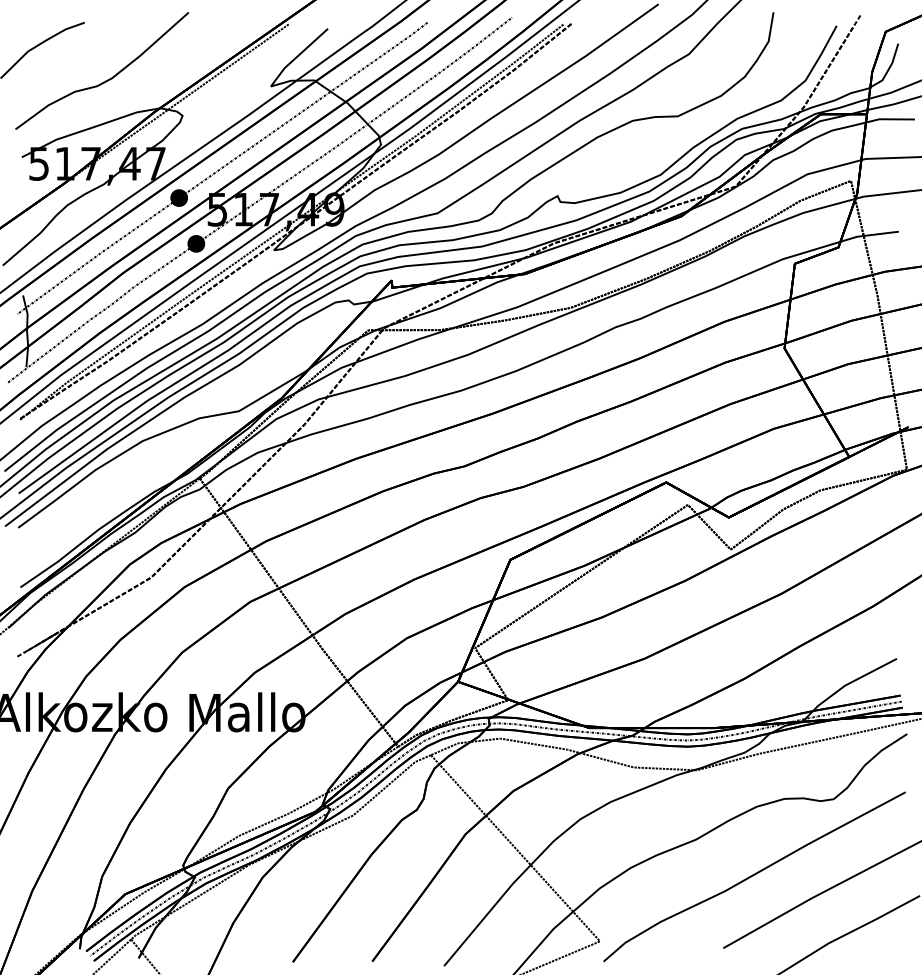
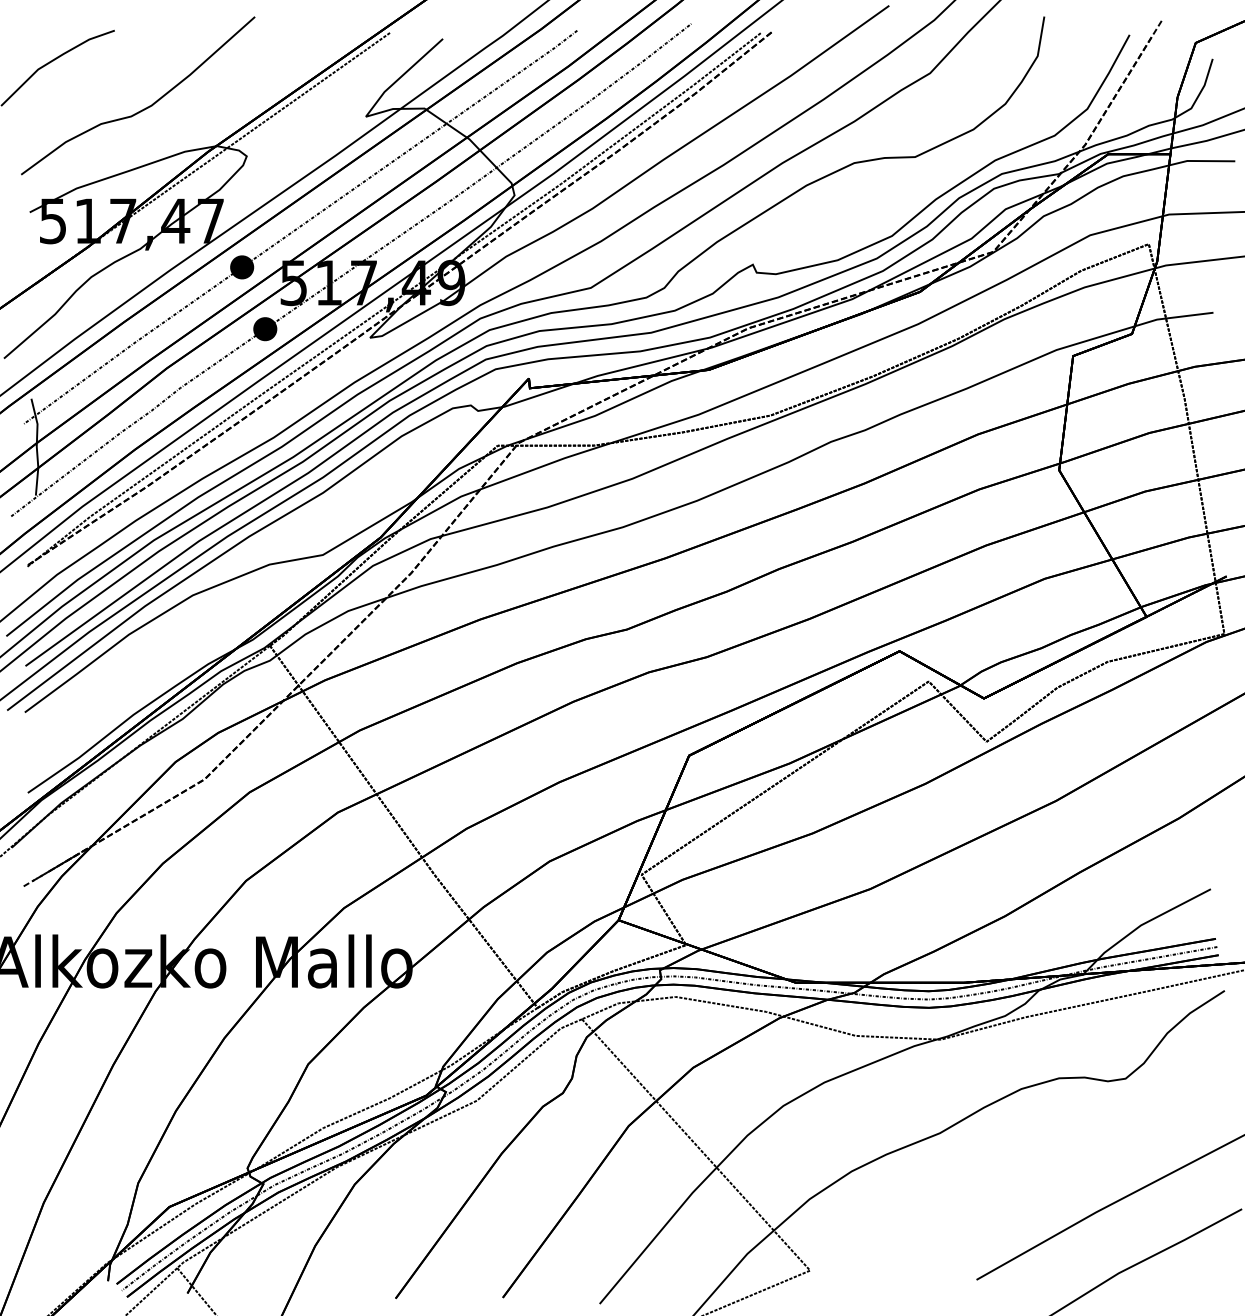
part: (754, 876) -> (1018, 1183), removed

